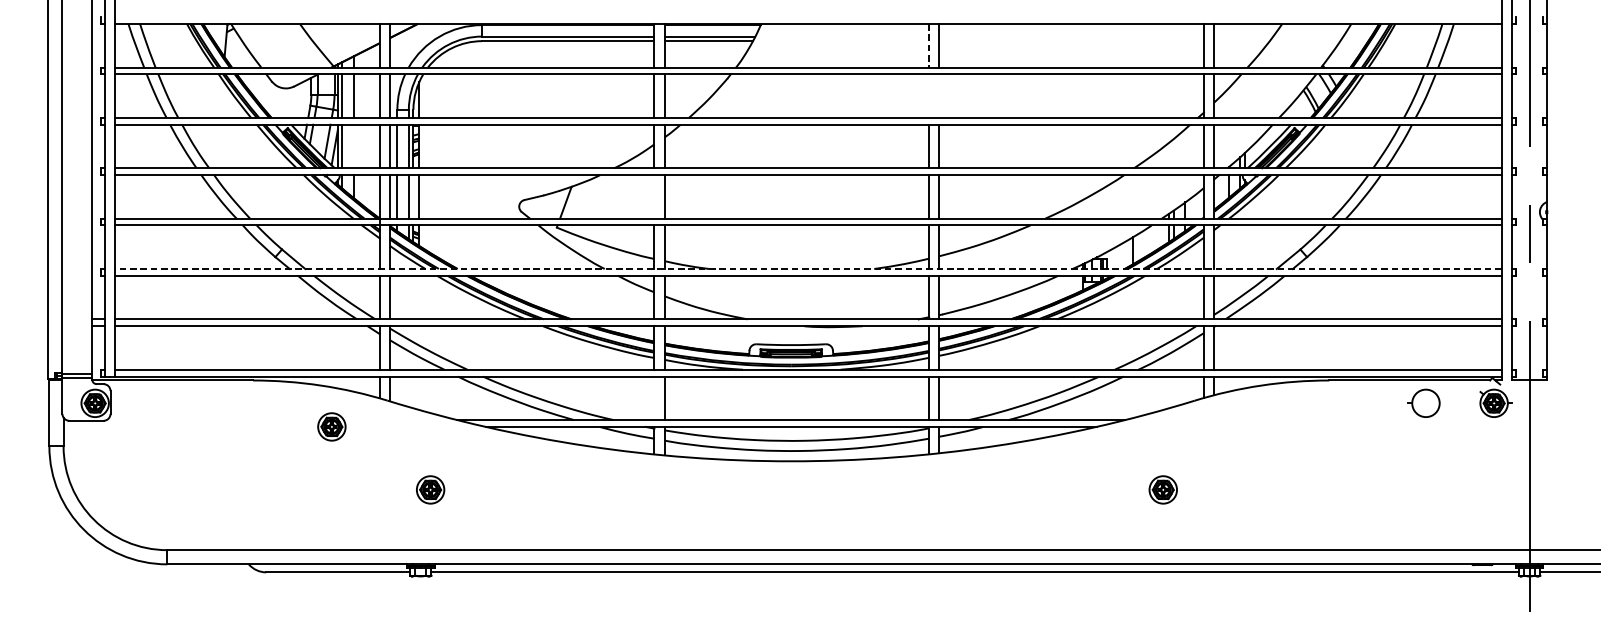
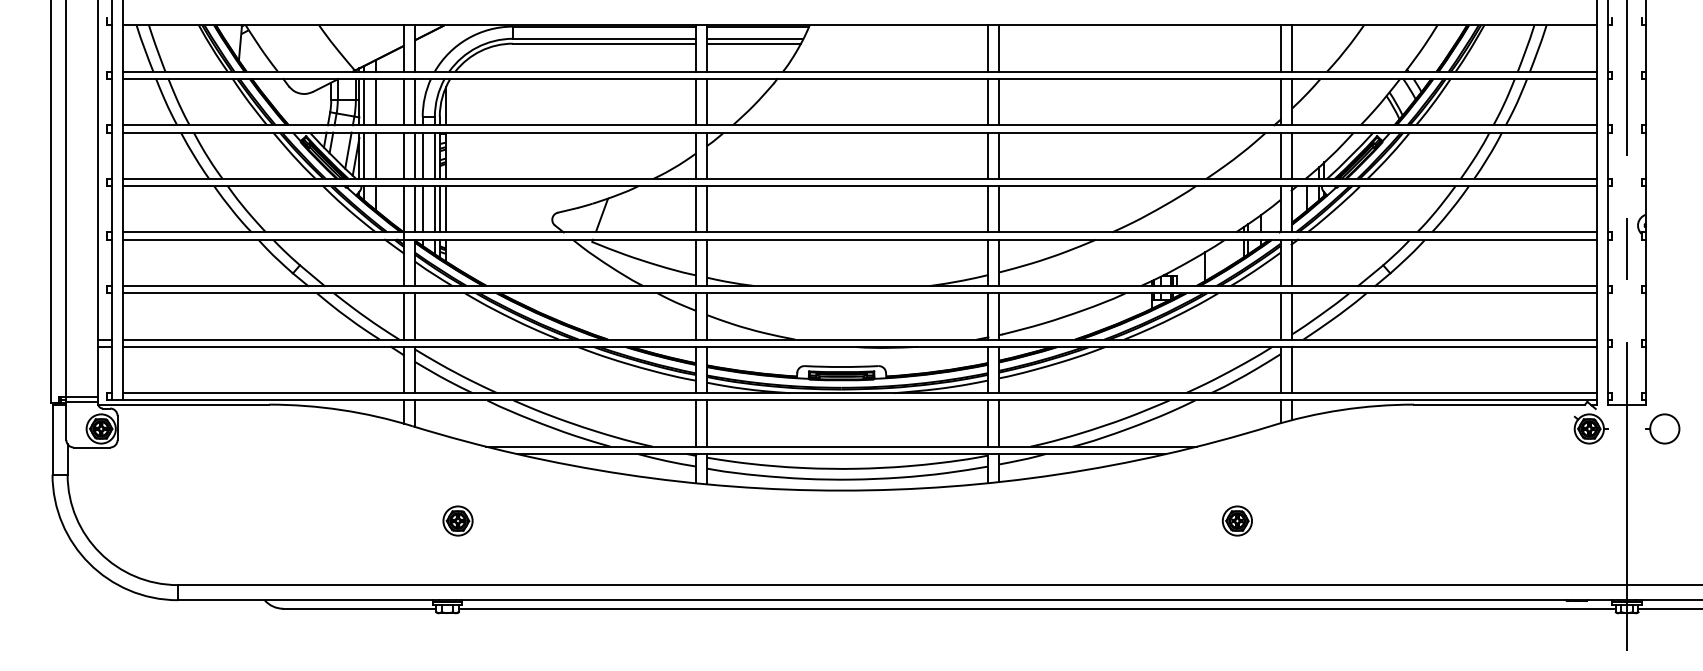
line: (929, 46) -> (988, 49), dashed -> solid
line: (929, 96) -> (988, 102), added
line: (939, 96) -> (999, 102), added
line: (353, 146) -> (376, 155), added
line: (413, 197) -> (439, 209), added
line: (654, 197) -> (696, 209), added
line: (808, 269) -> (859, 286), dashed -> solid
line: (654, 398) -> (696, 423), added
part: (1423, 402) -> (1662, 428), moved
part: (331, 426) -> (352, 453), removed

